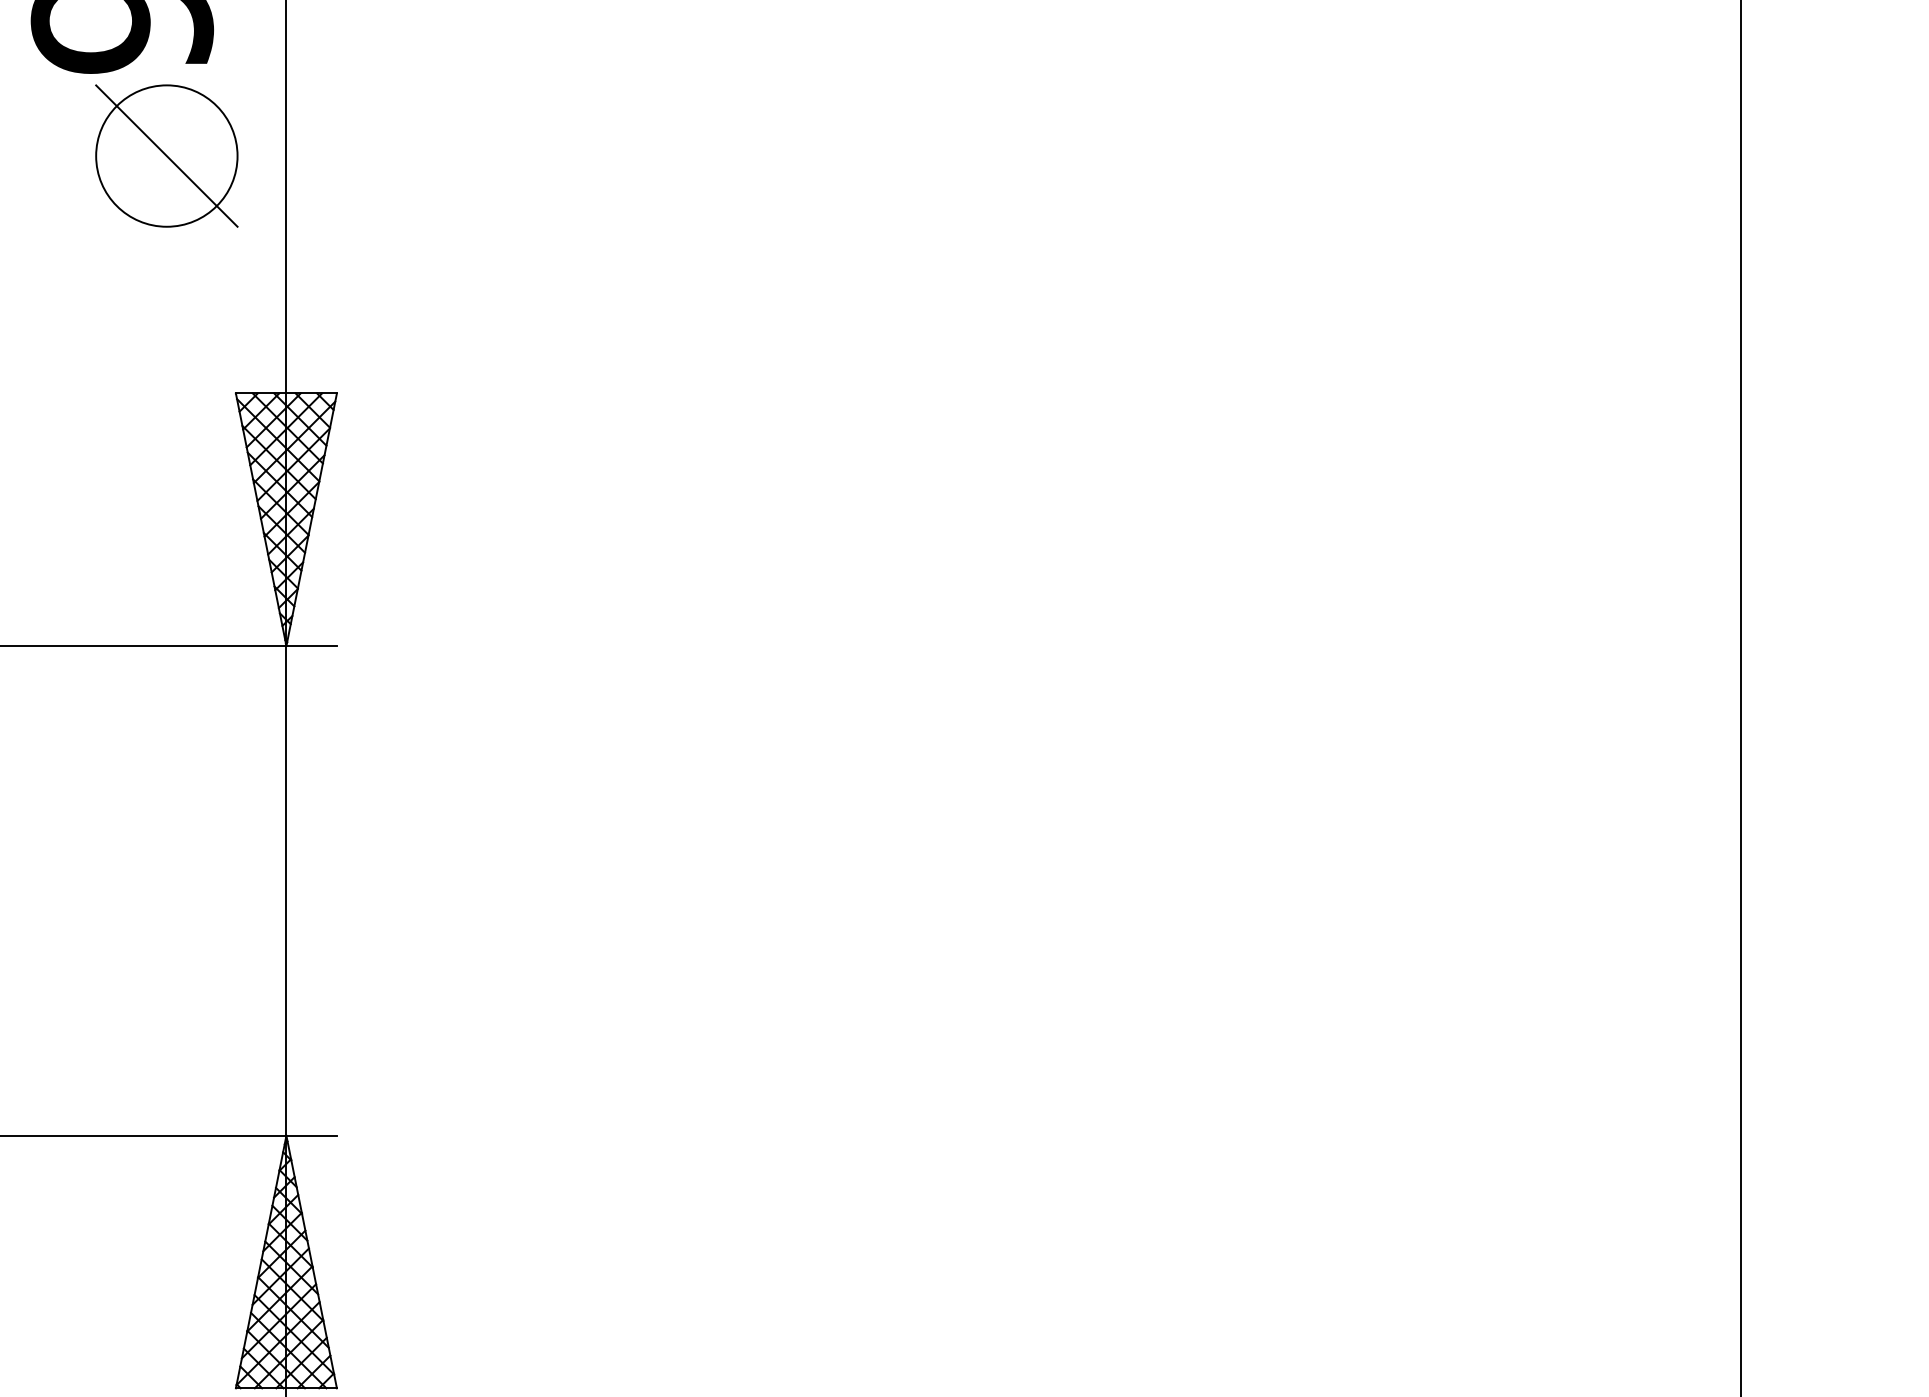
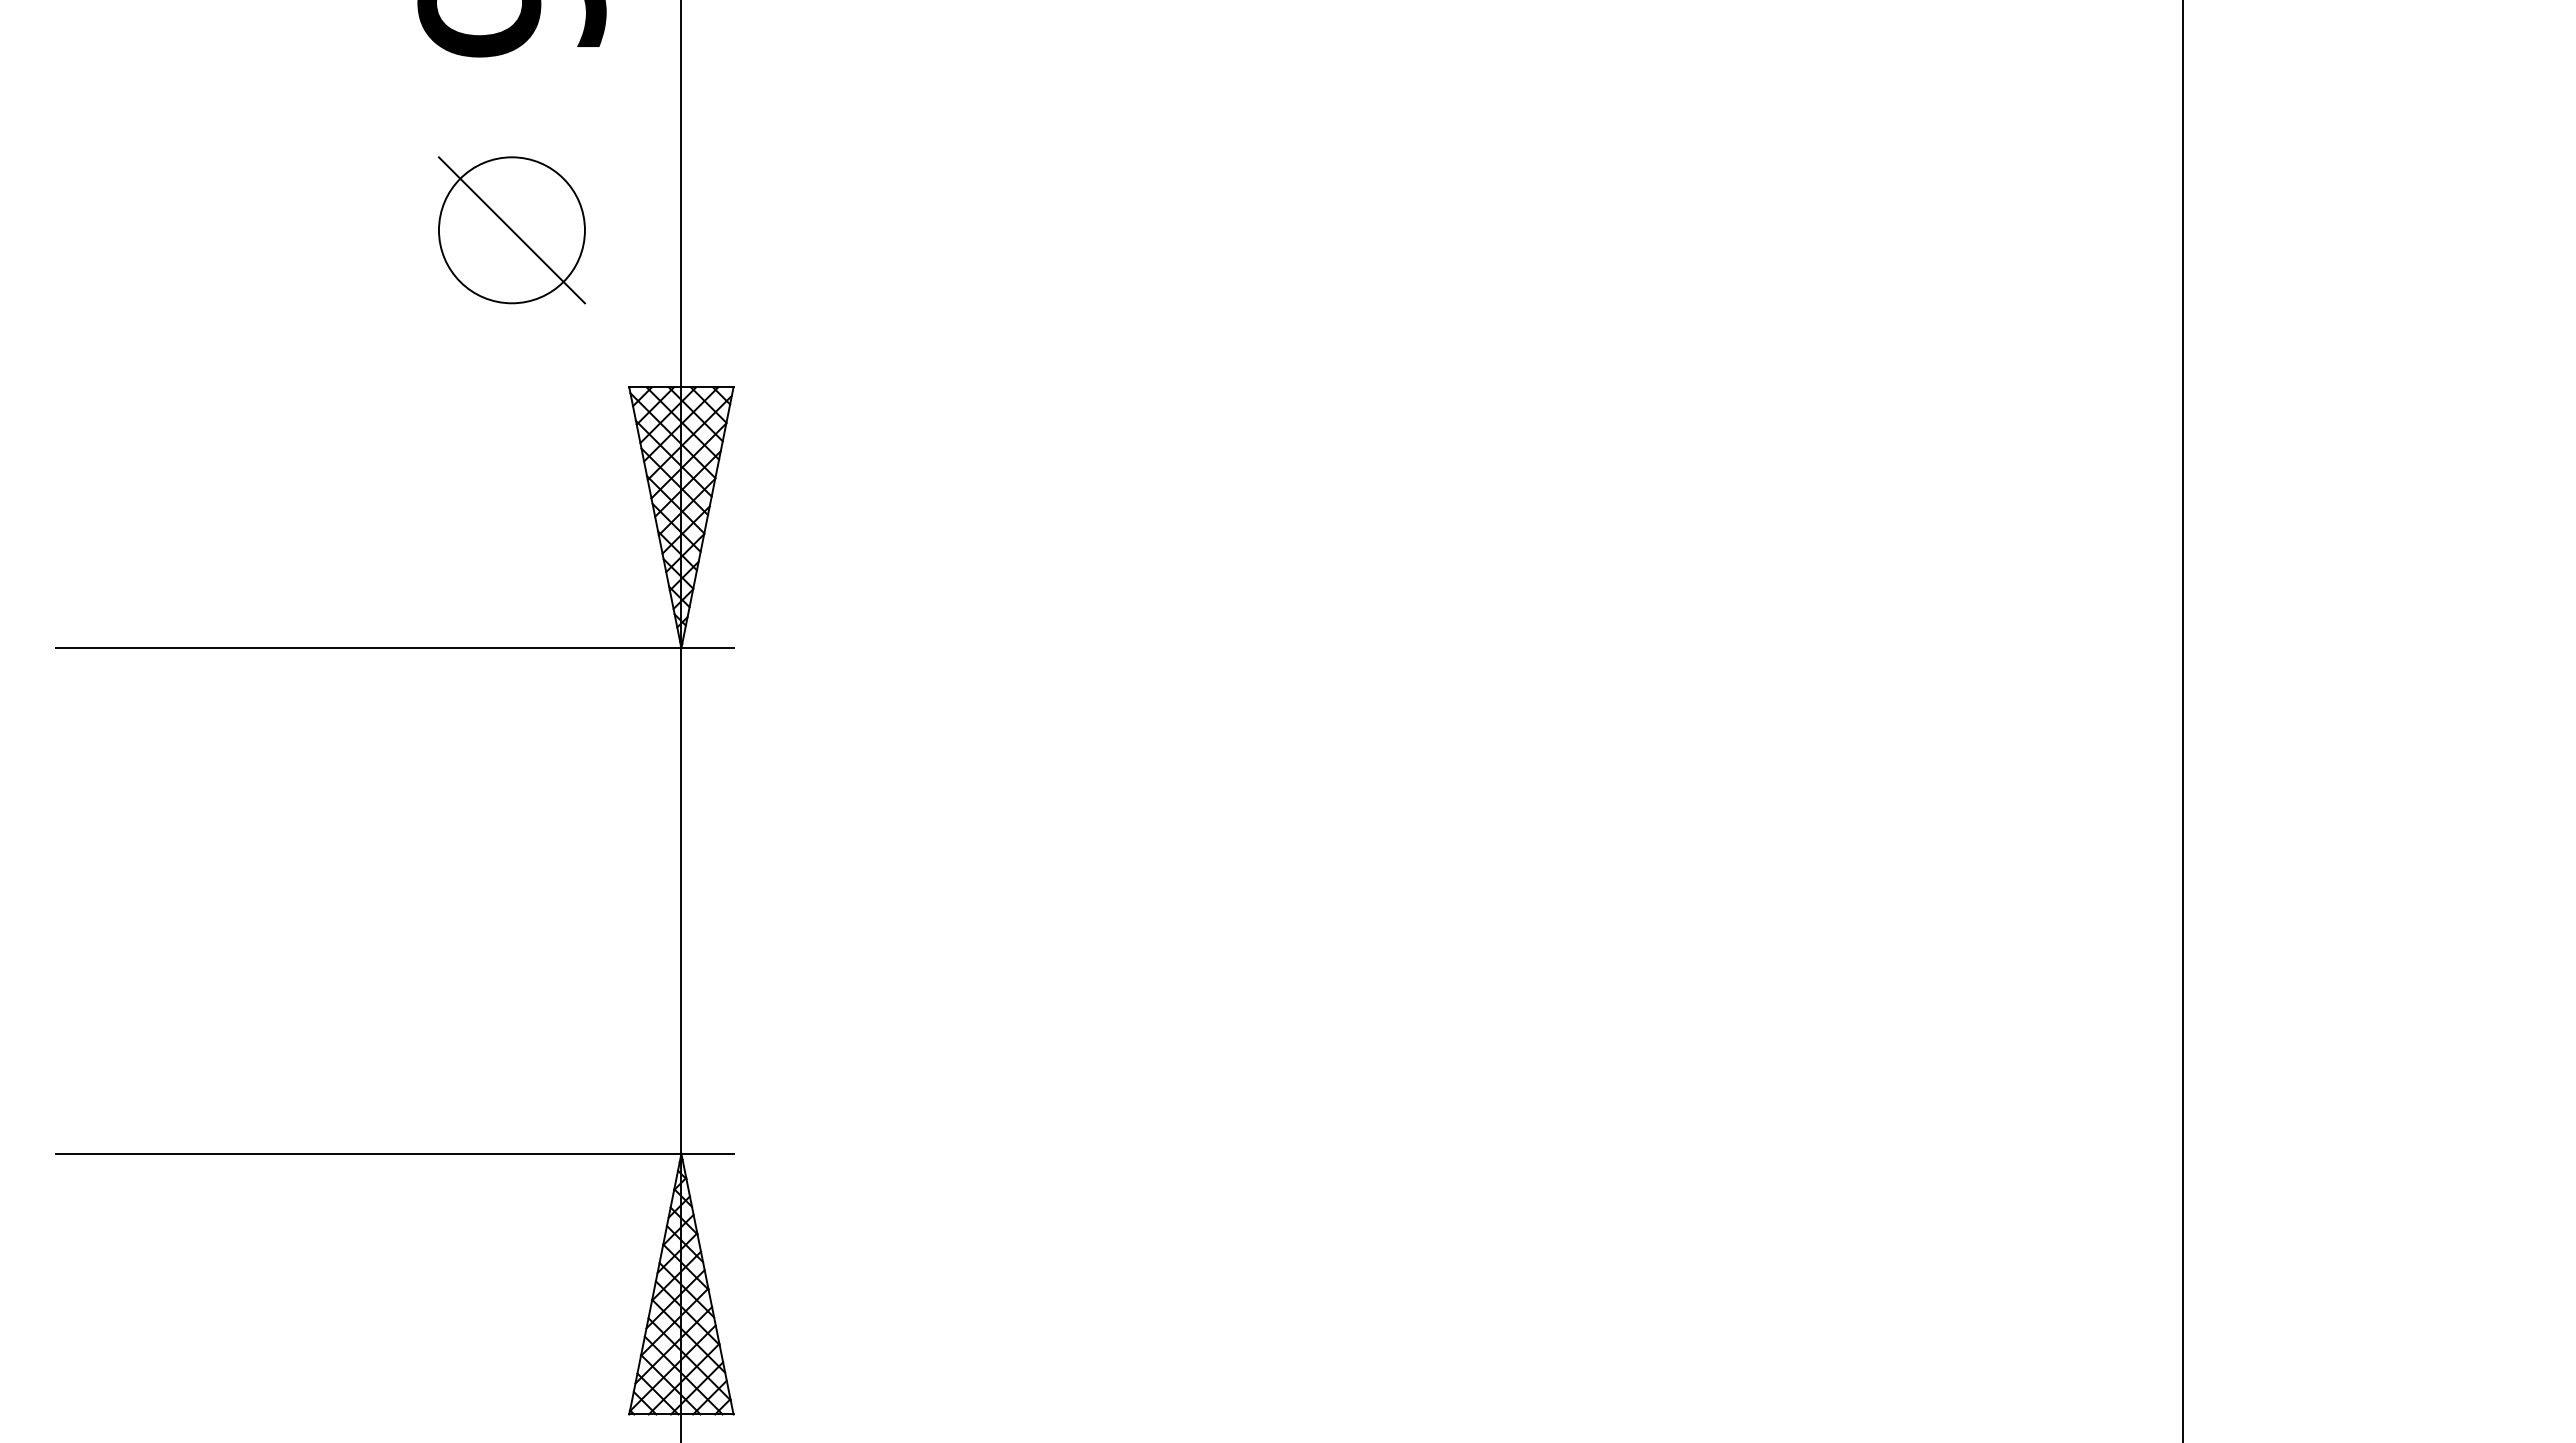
part: (166, 156) -> (511, 230), moved

